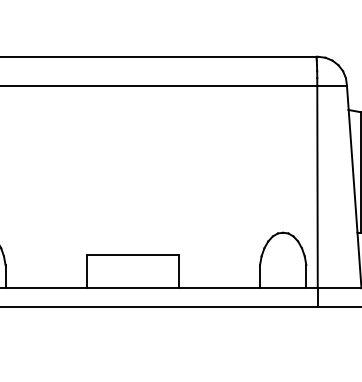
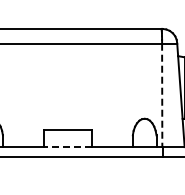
line: (318, 187) -> (162, 95), solid -> dashed
line: (132, 288) -> (67, 147), solid -> dashed

